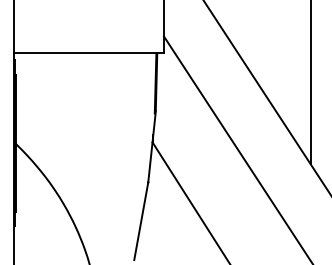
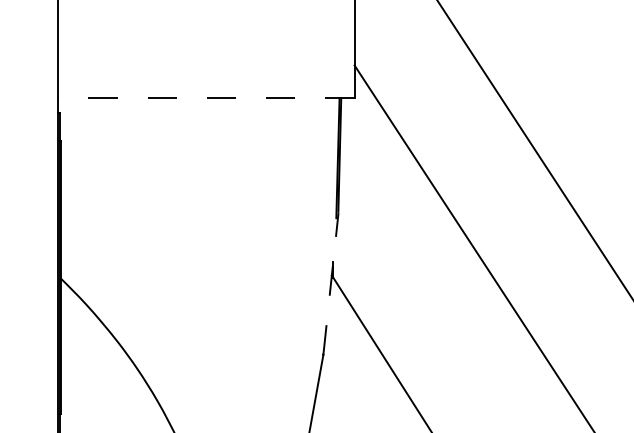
line: (89, 52) -> (206, 97), solid -> dashed
line: (152, 146) -> (331, 283), solid -> dashed

